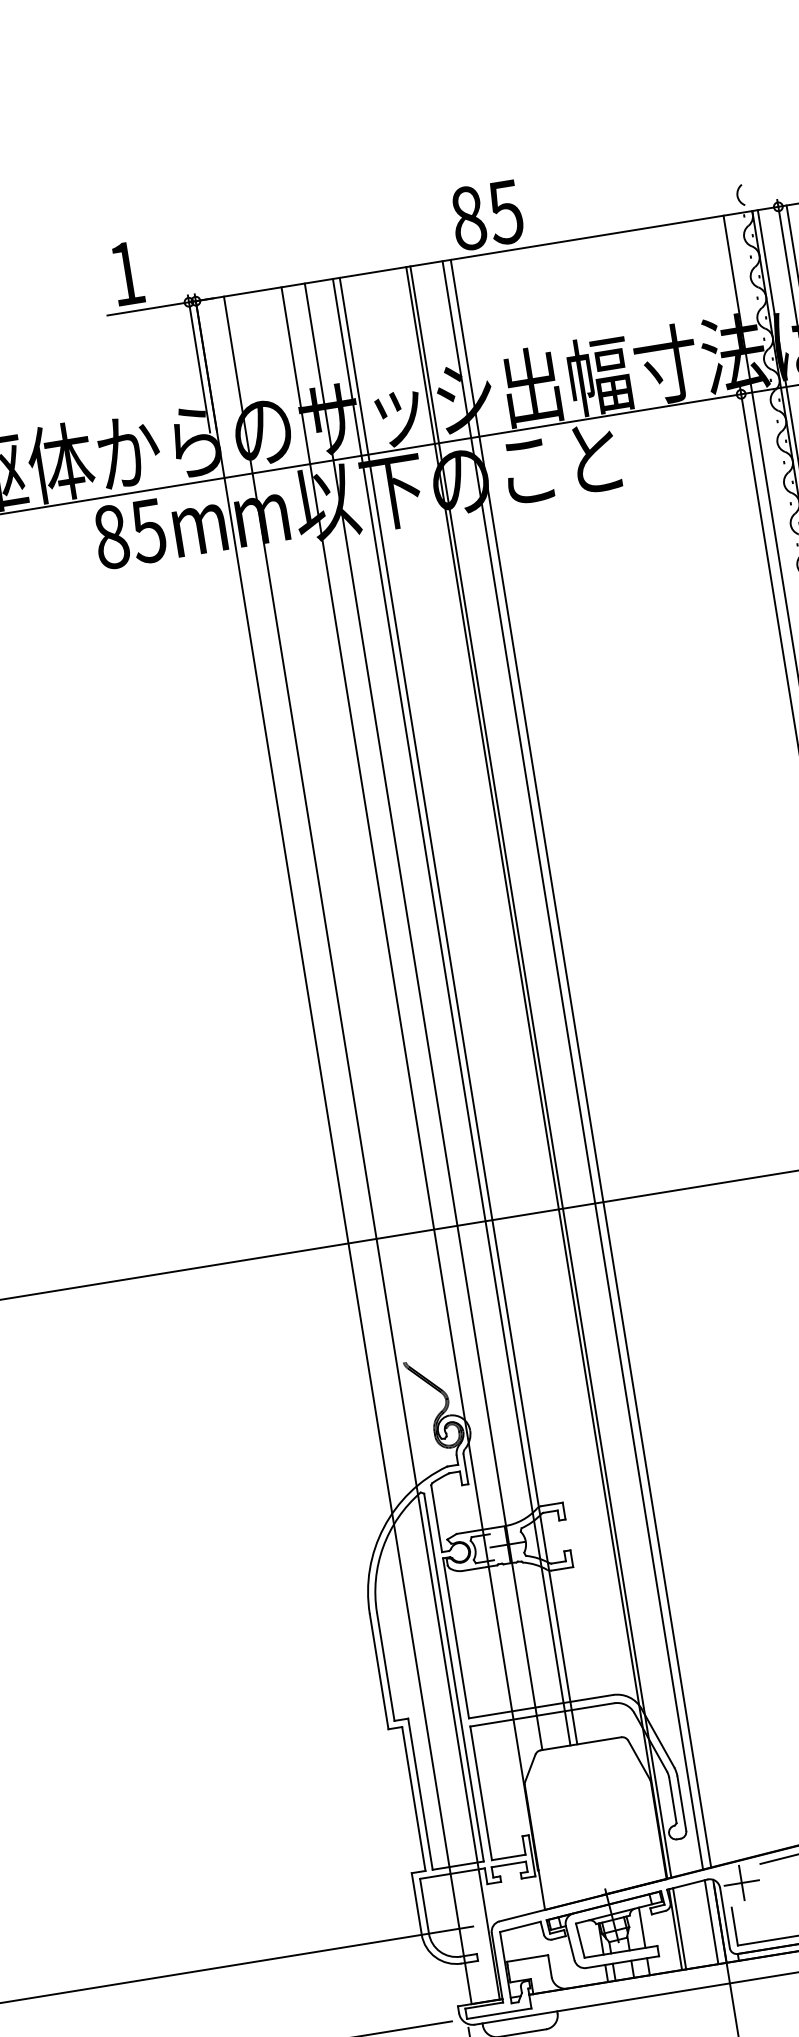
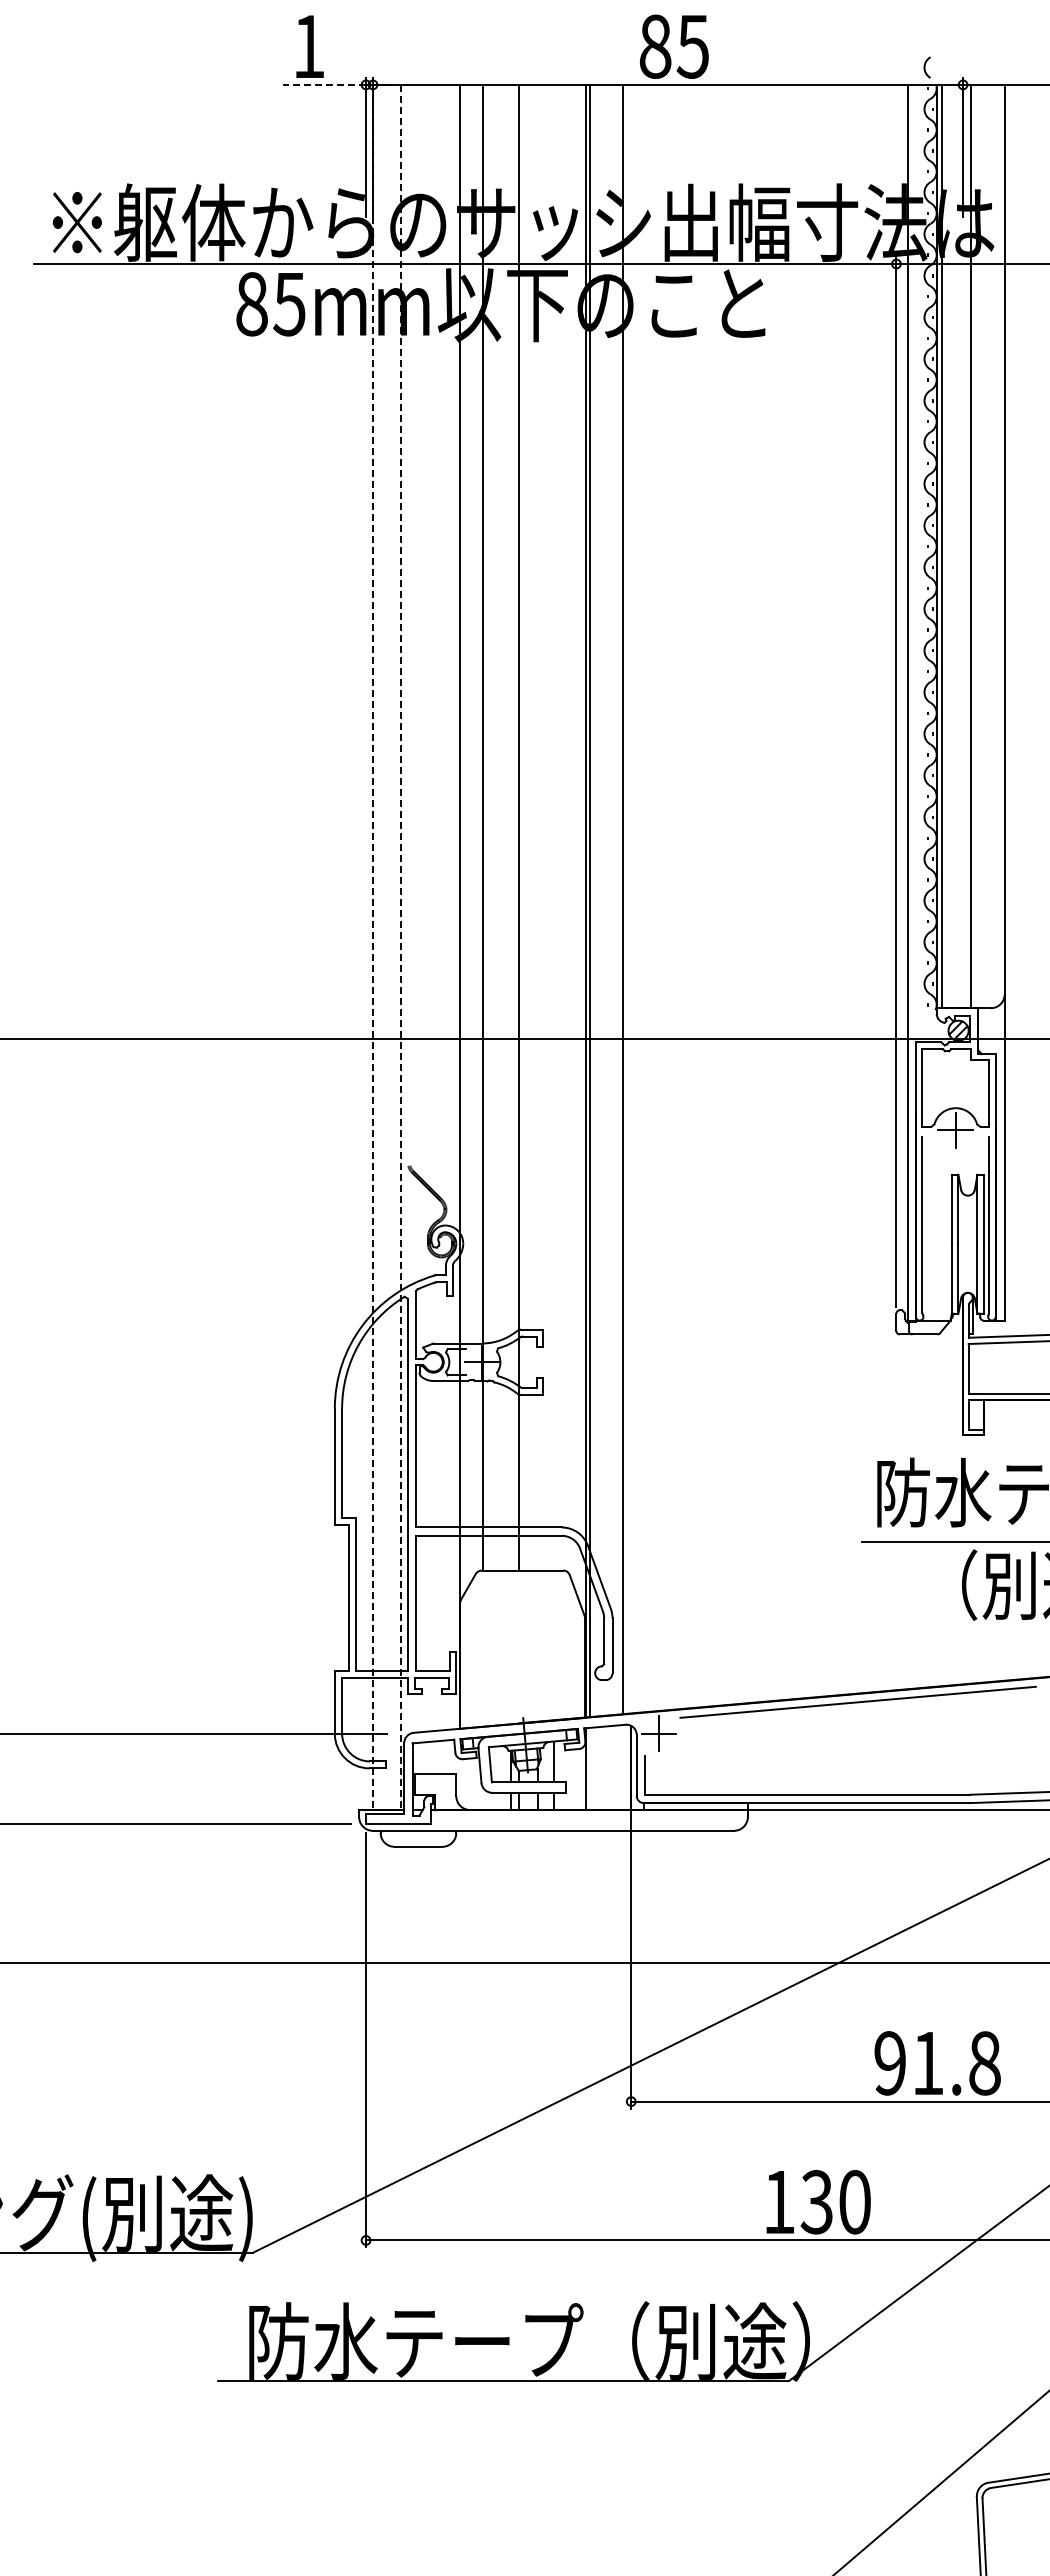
line: (147, 308) -> (324, 84), solid -> dashed
line: (451, 1012) -> (511, 827), removed
line: (581, 1062) -> (631, 898), removed
line: (361, 1148) -> (401, 947), solid -> dashed
line: (334, 1152) -> (373, 947), solid -> dashed
line: (711, 1922) -> (622, 1767), removed
line: (679, 1928) -> (590, 1768), removed

